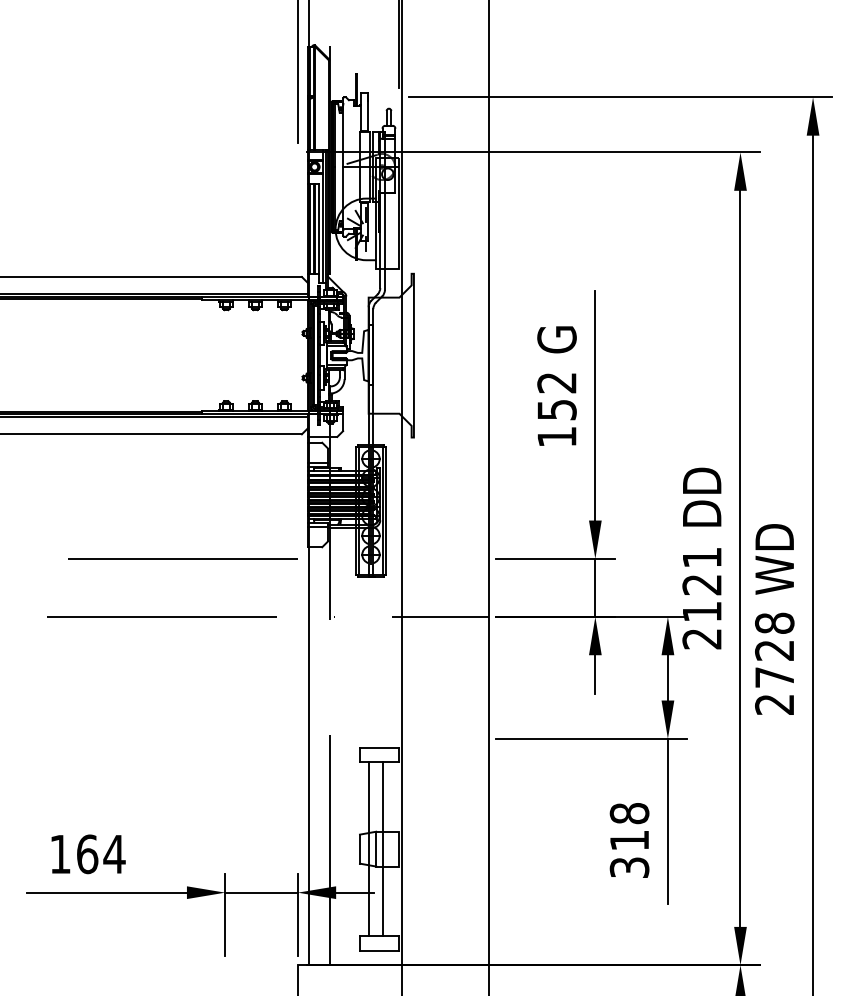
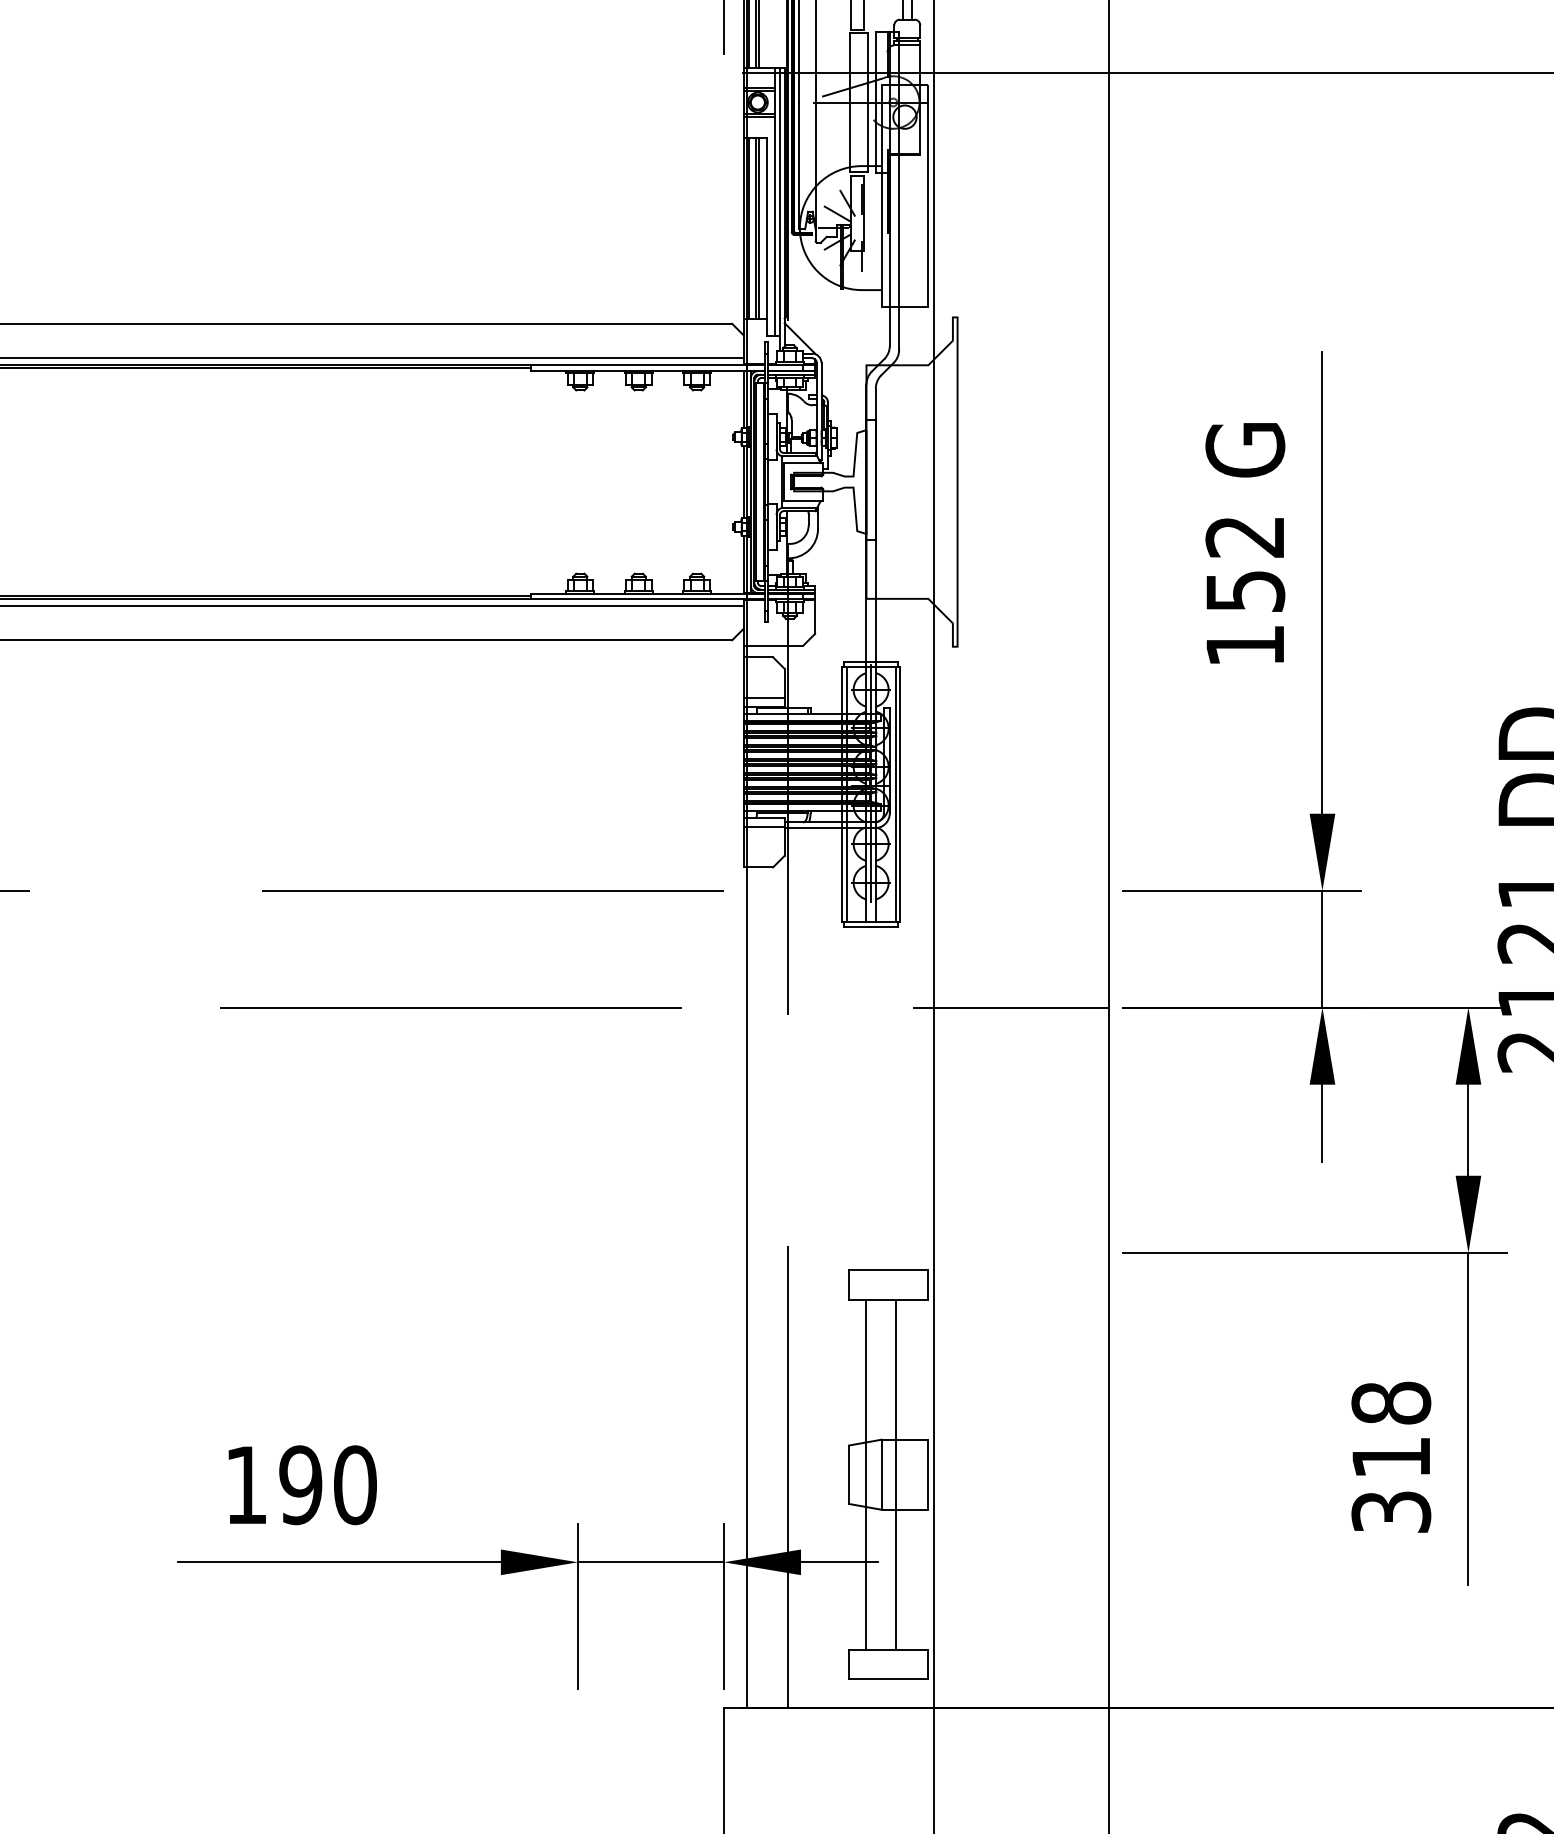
text: (100, 854) -> (327, 1485), 164 -> 190

